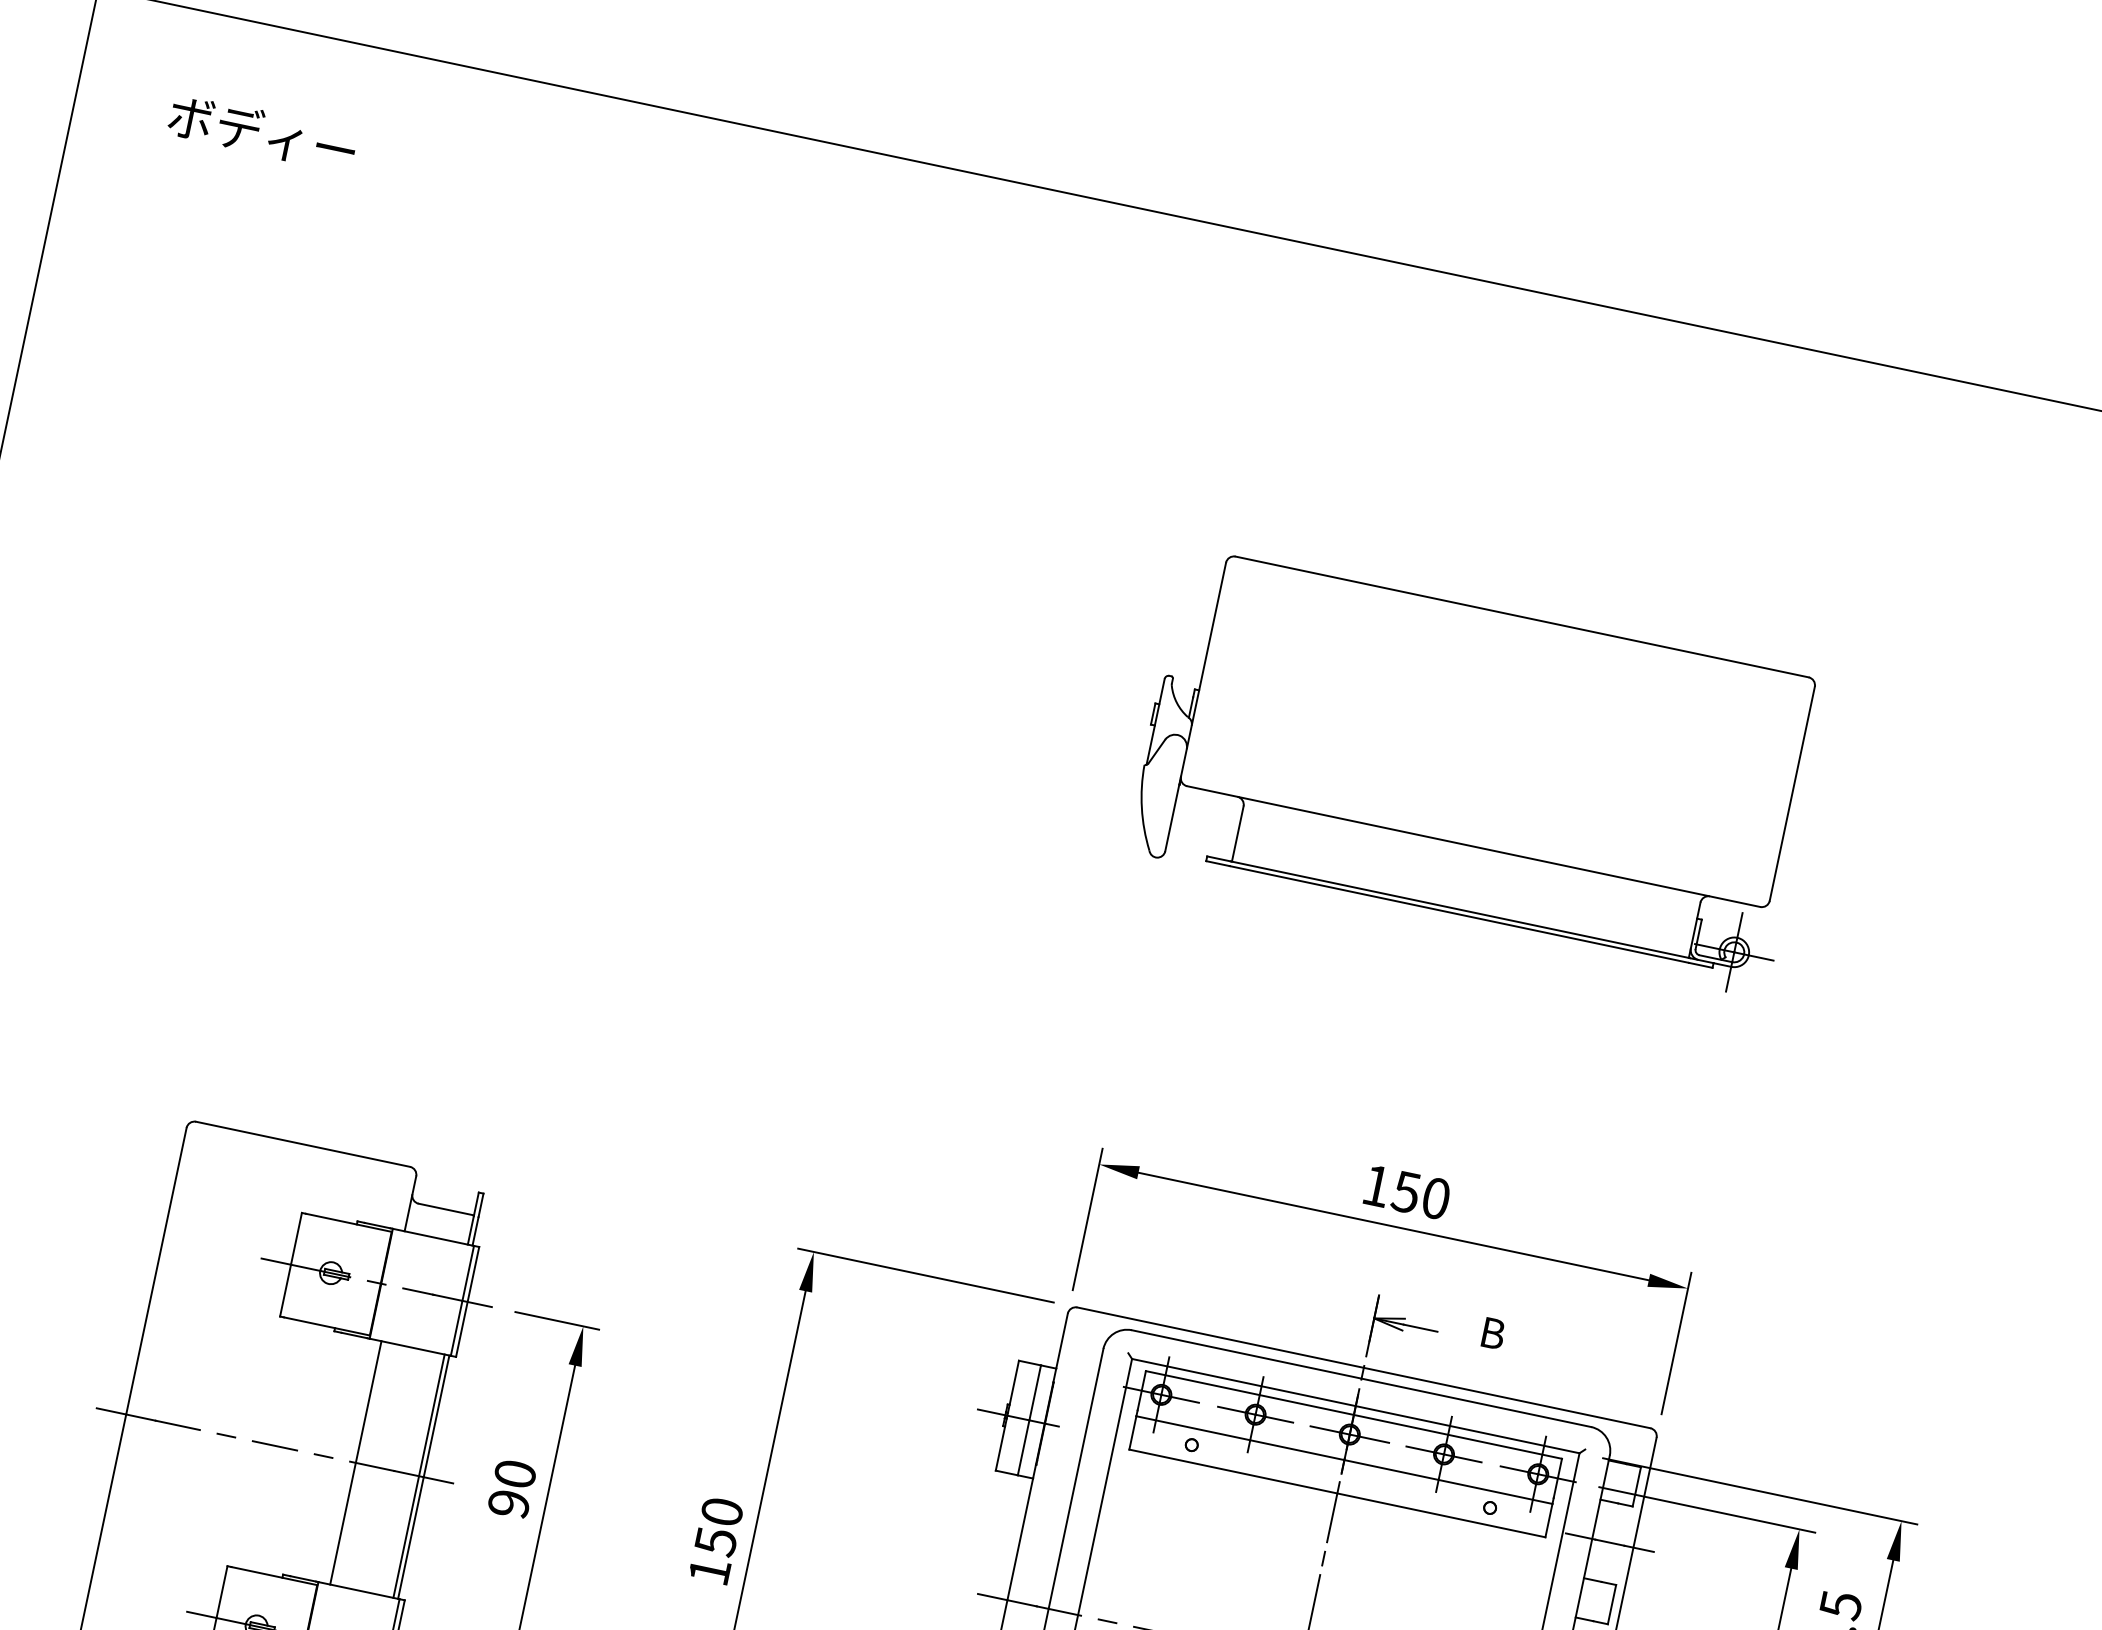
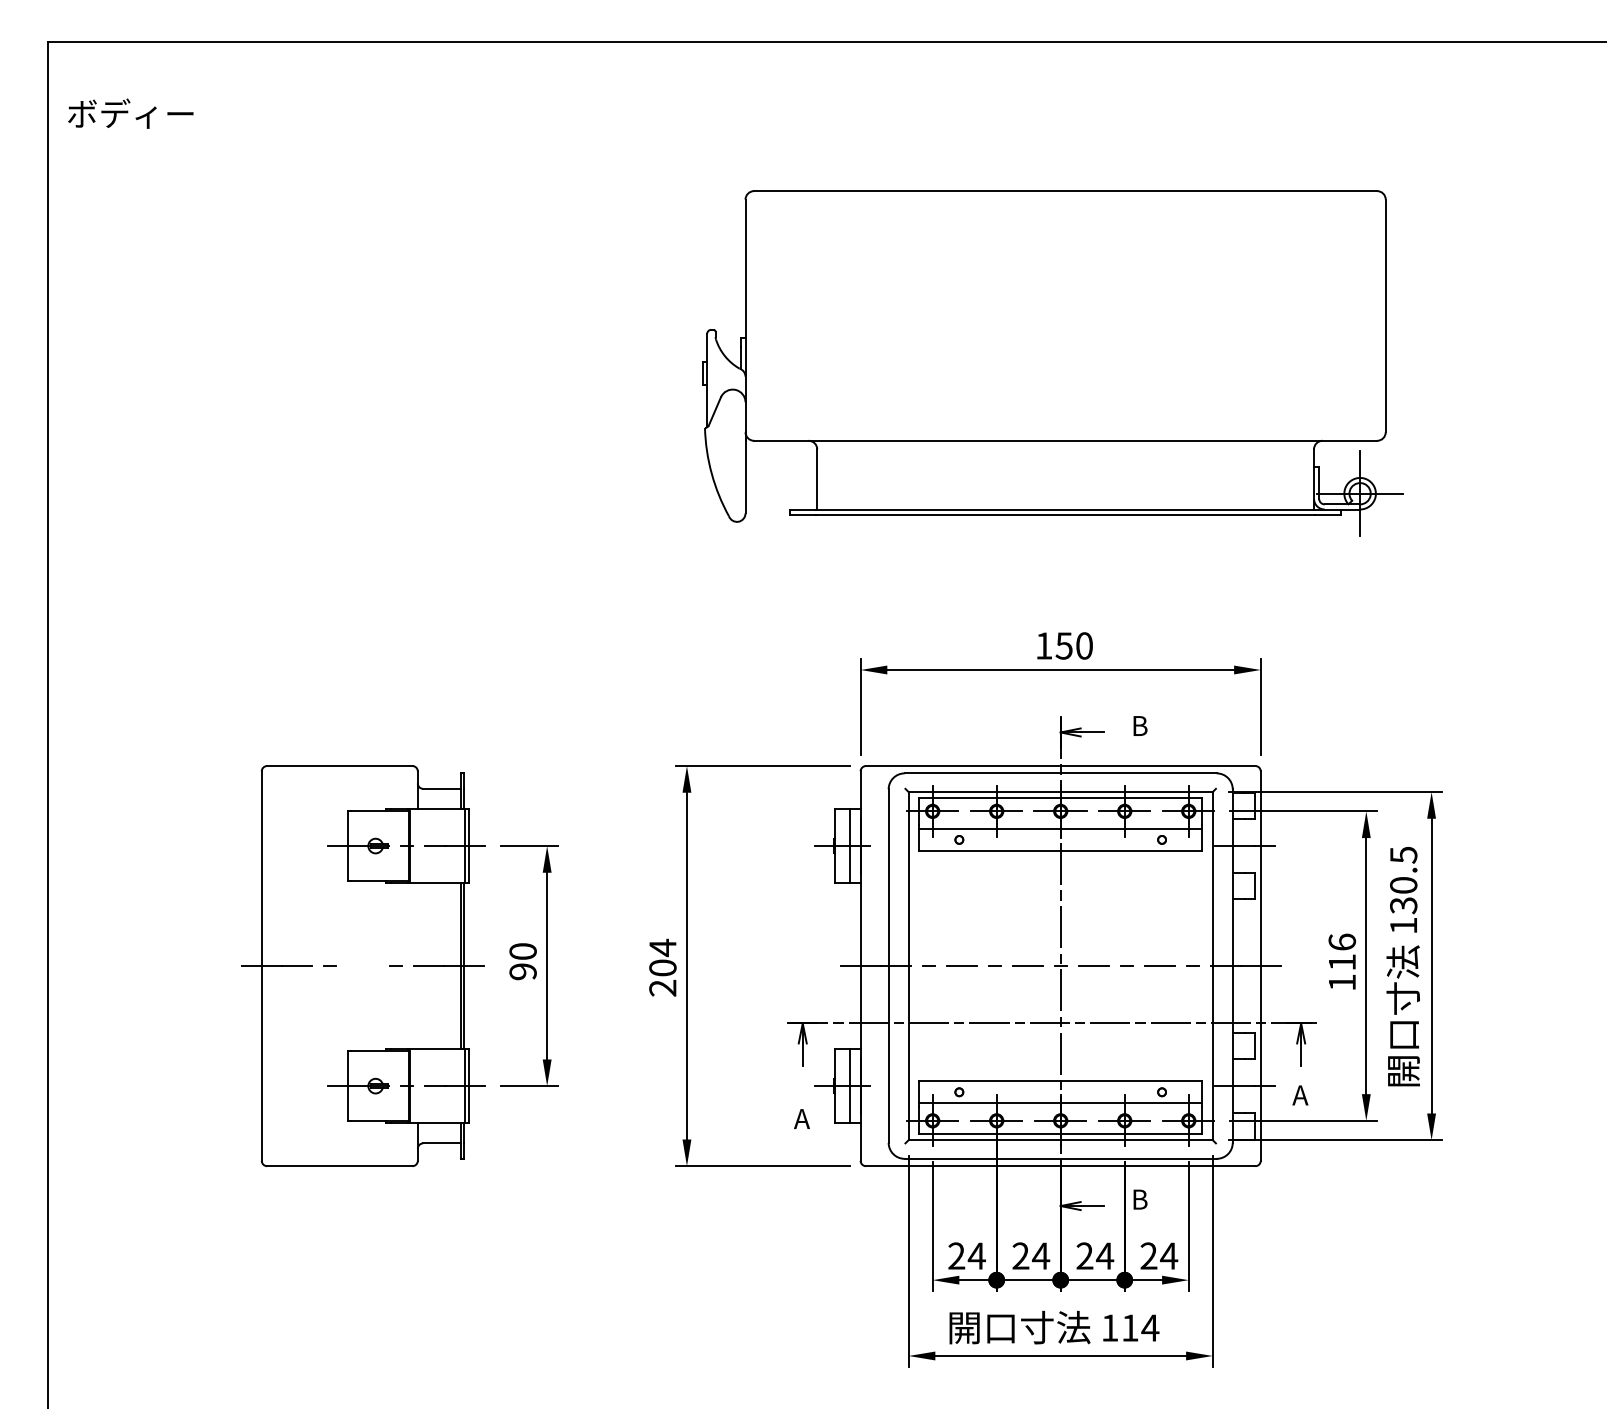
text: (262, 132) -> (130, 113), moved
part: (1476, 772) -> (1052, 363), size x1.6
line: (274, 1446) -> (362, 966), removed
line: (355, 1461) -> (417, 965), removed
text: (715, 1540) -> (662, 967), 150 -> 204

